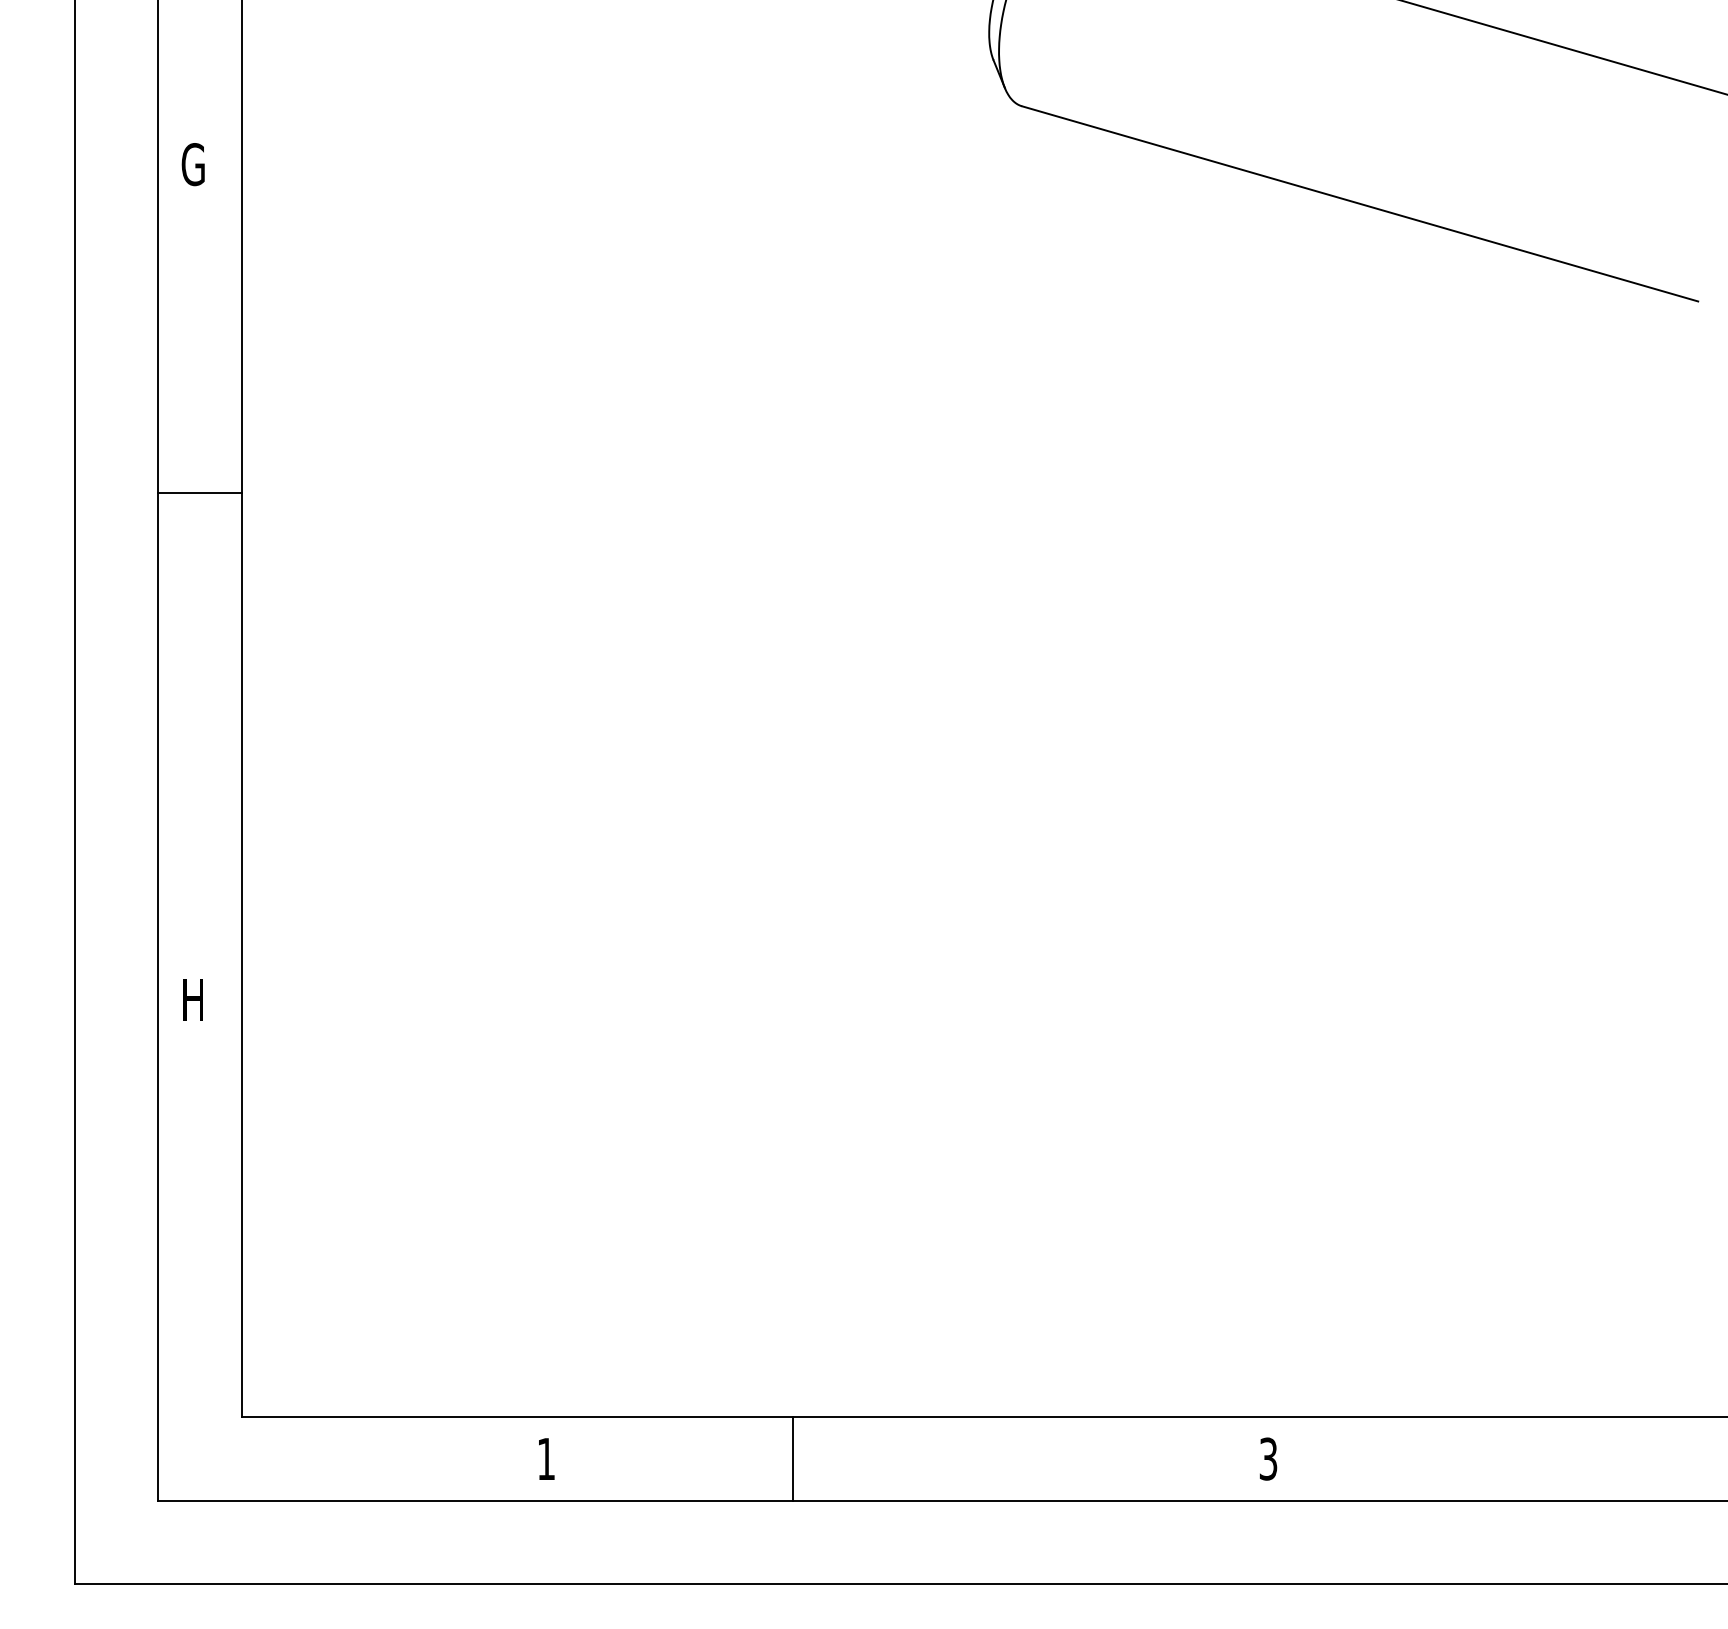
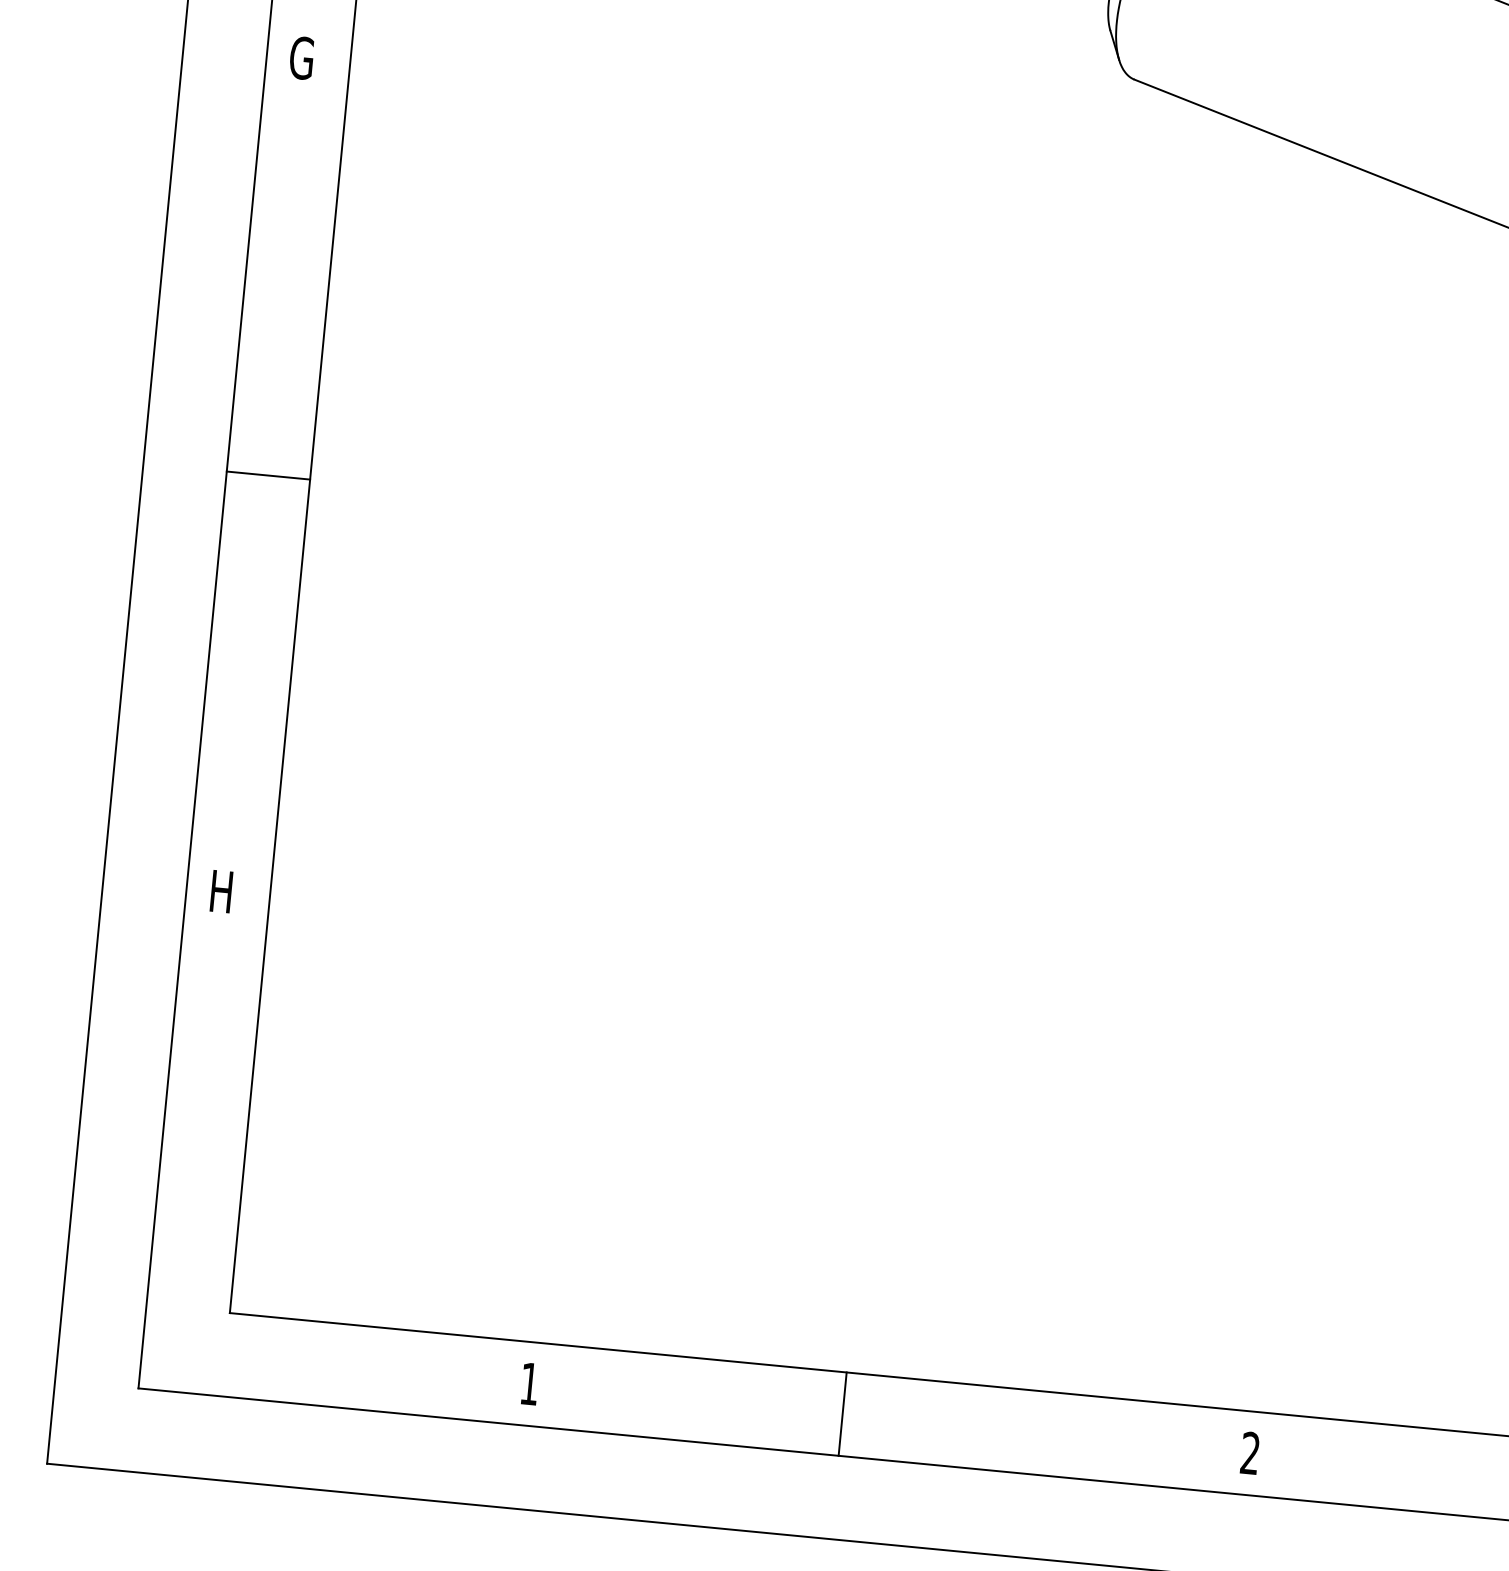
line: (199, 493) -> (267, 475), moved
line: (792, 1458) -> (842, 1413), moved
text: (1268, 1458) -> (1250, 1452), 3 -> 2

